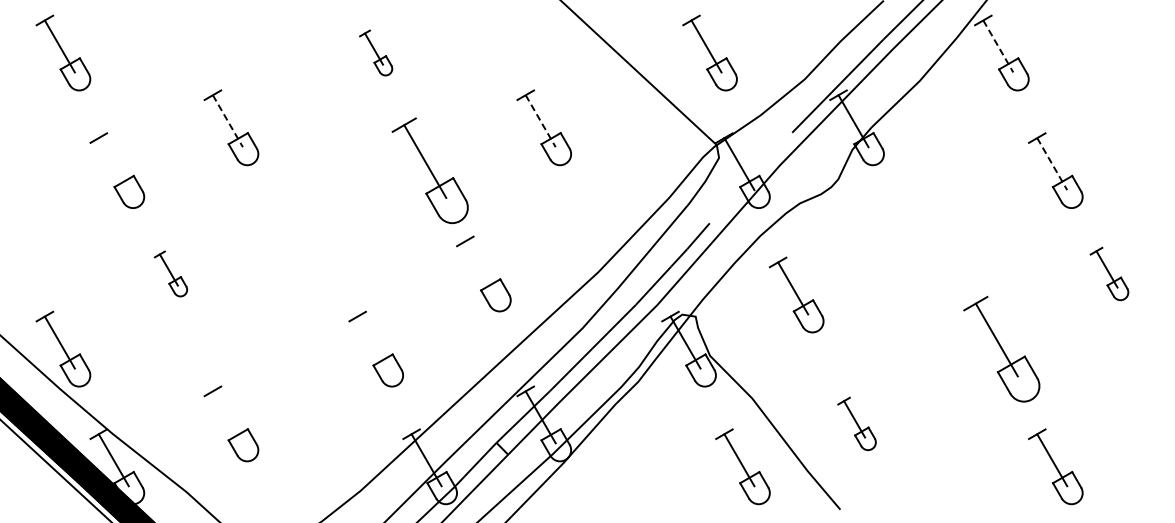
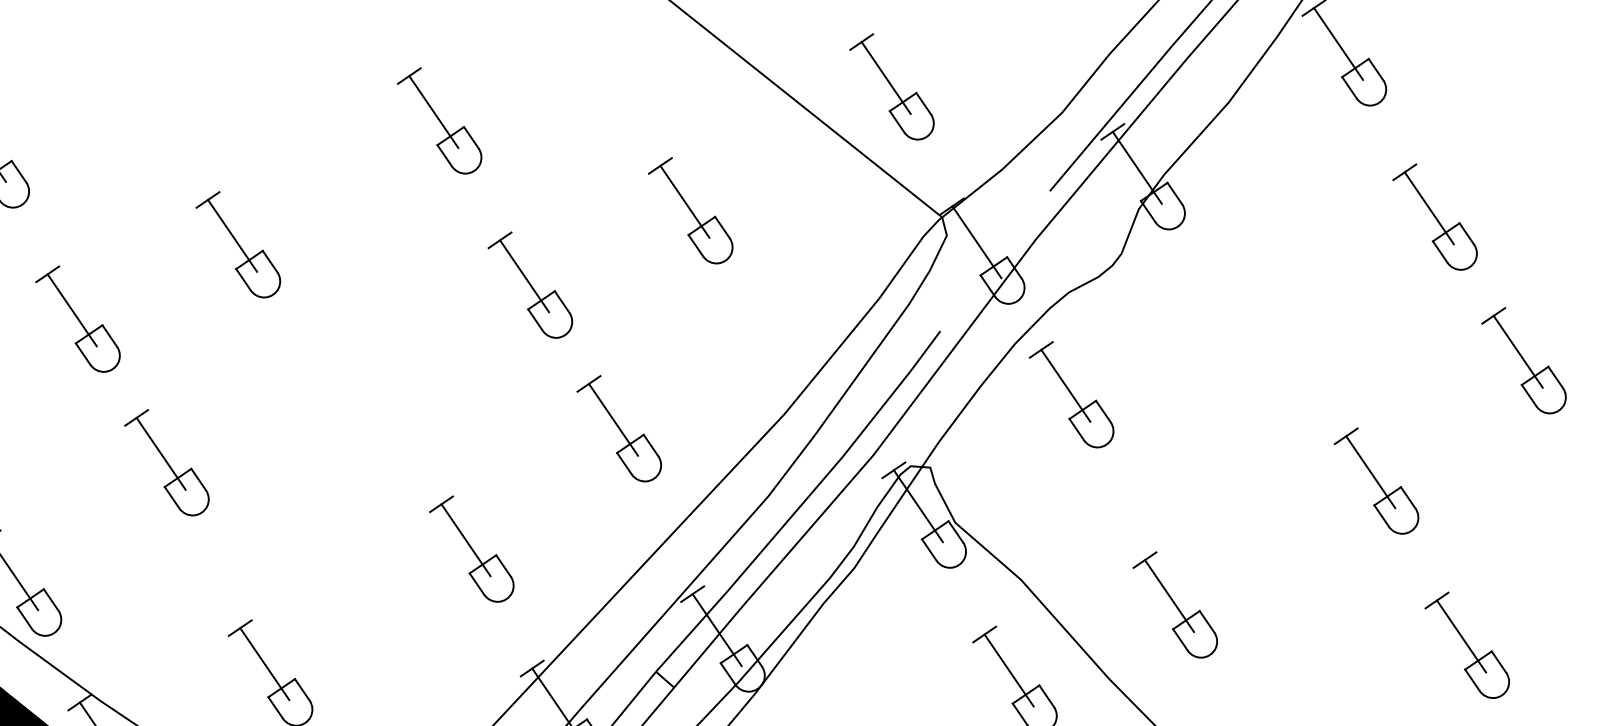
line: (998, 46) -> (1338, 44), dashed -> solid
part: (375, 52) -> (438, 120), size x1.67
part: (709, 52) -> (891, 86), moved
line: (227, 121) -> (232, 236), dashed -> solid
line: (540, 121) -> (684, 202), dashed -> solid
line: (113, 164) -> (71, 310), added
line: (1052, 164) -> (1429, 208), dashed -> solid
part: (429, 170) -> (529, 285), size x0.71
line: (480, 267) -> (613, 419), added
part: (170, 273) -> (166, 462), size x1.67
part: (1109, 273) -> (1524, 360), size x1.43
part: (796, 294) -> (1071, 394), moved
line: (372, 342) -> (465, 540), added
part: (1001, 348) -> (1375, 480), size x0.71
line: (227, 417) -> (264, 664), added
part: (856, 423) -> (1174, 604), size x1.43

